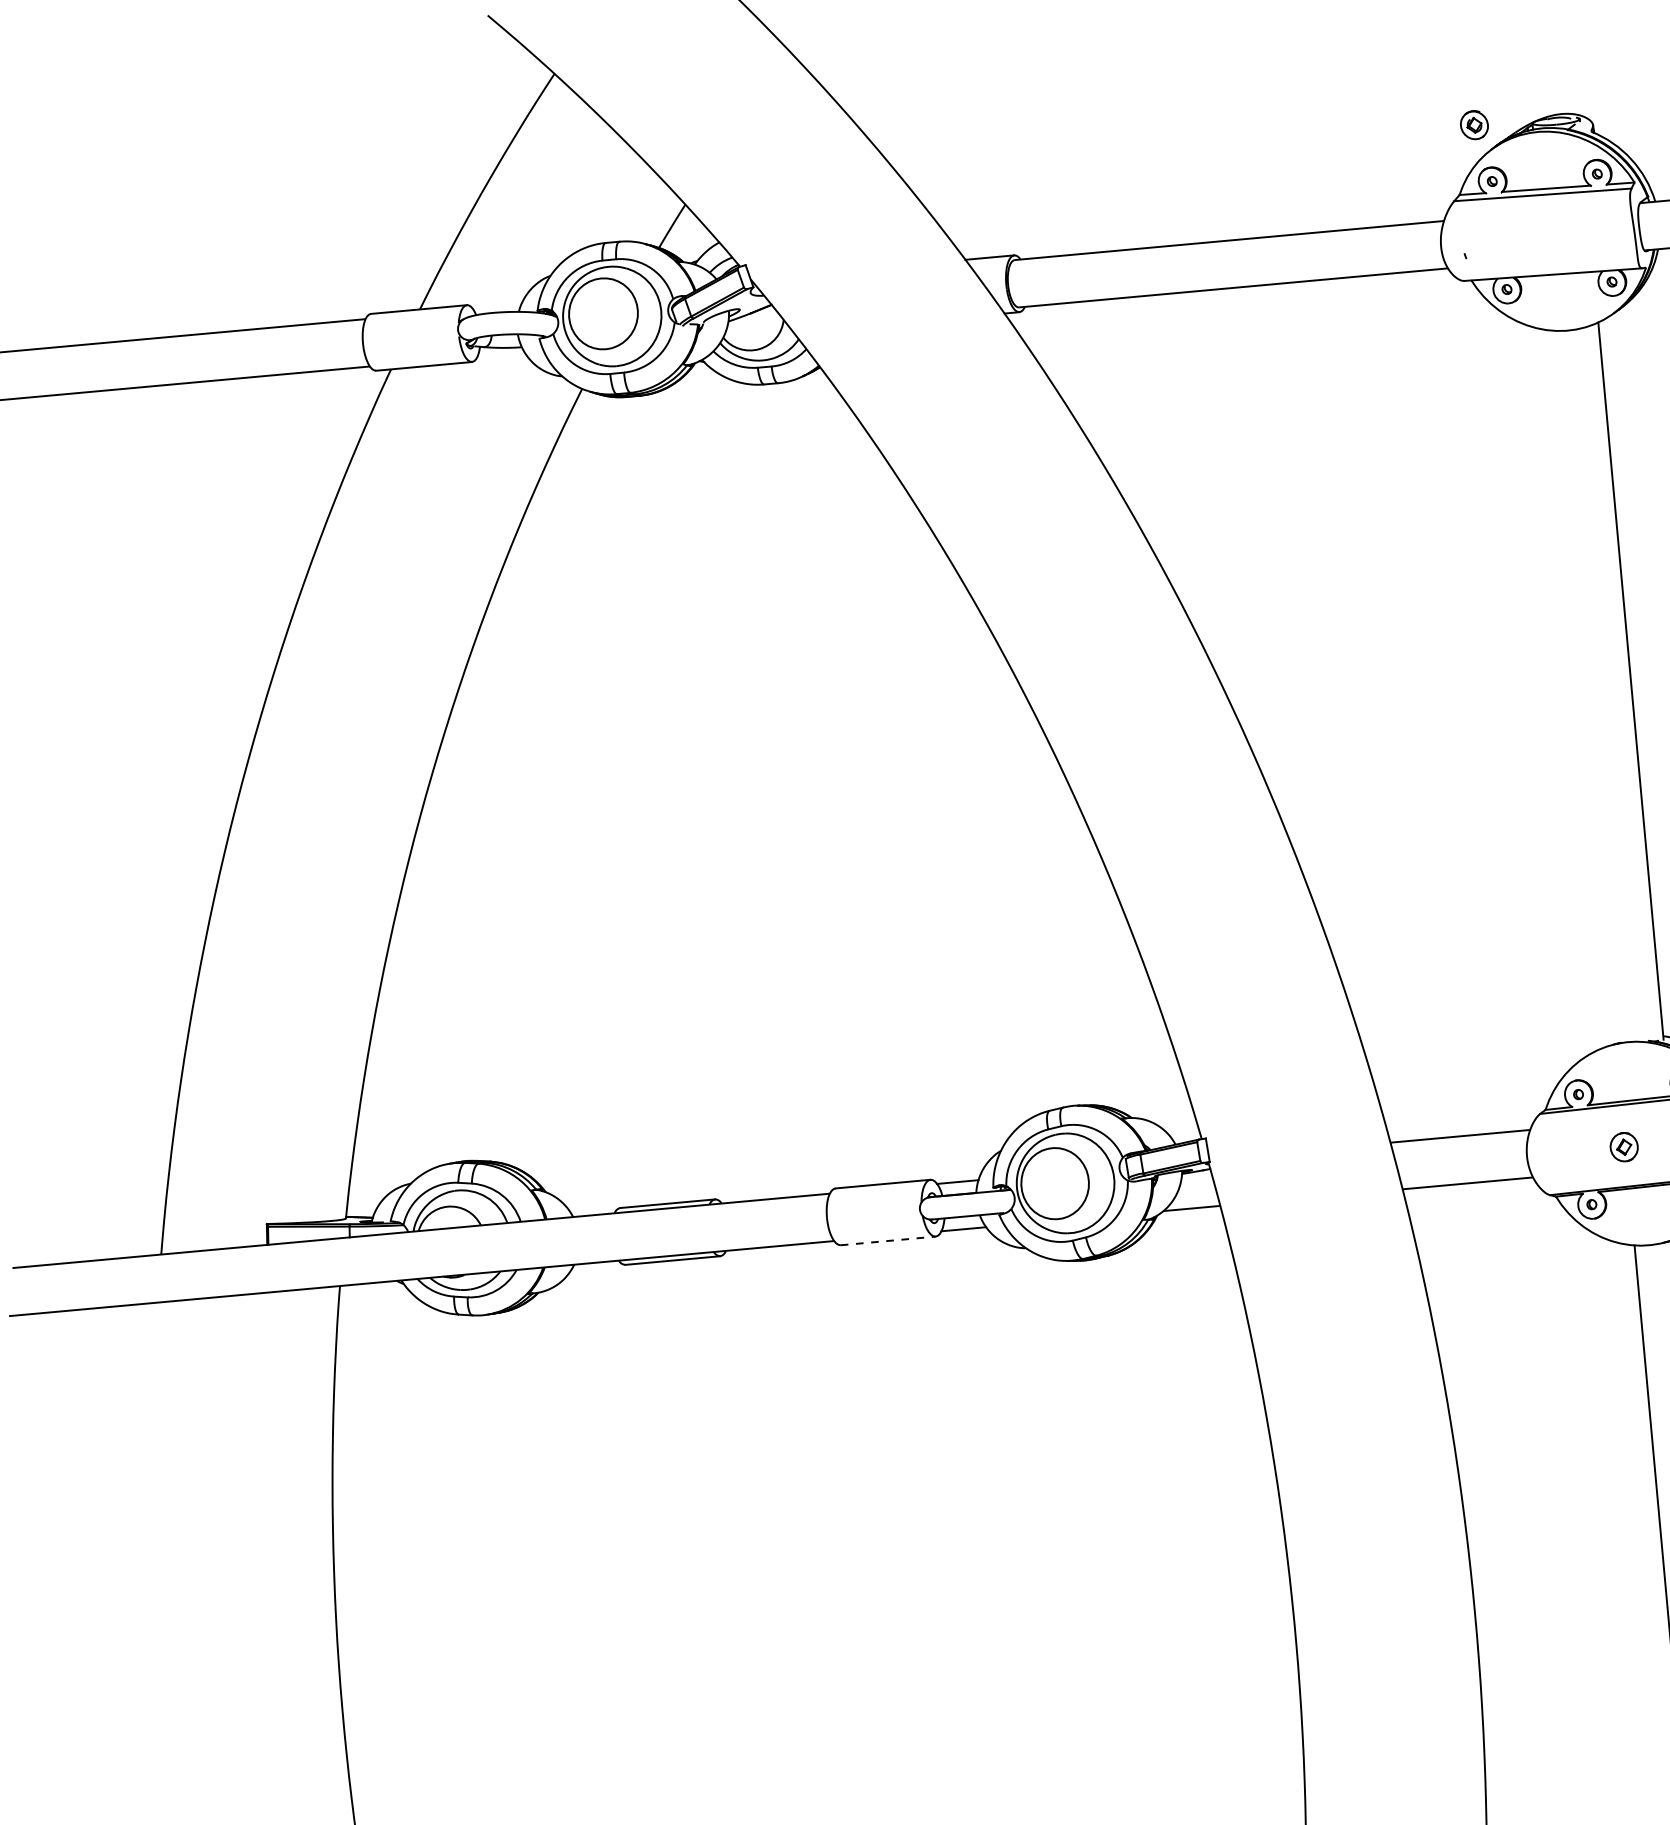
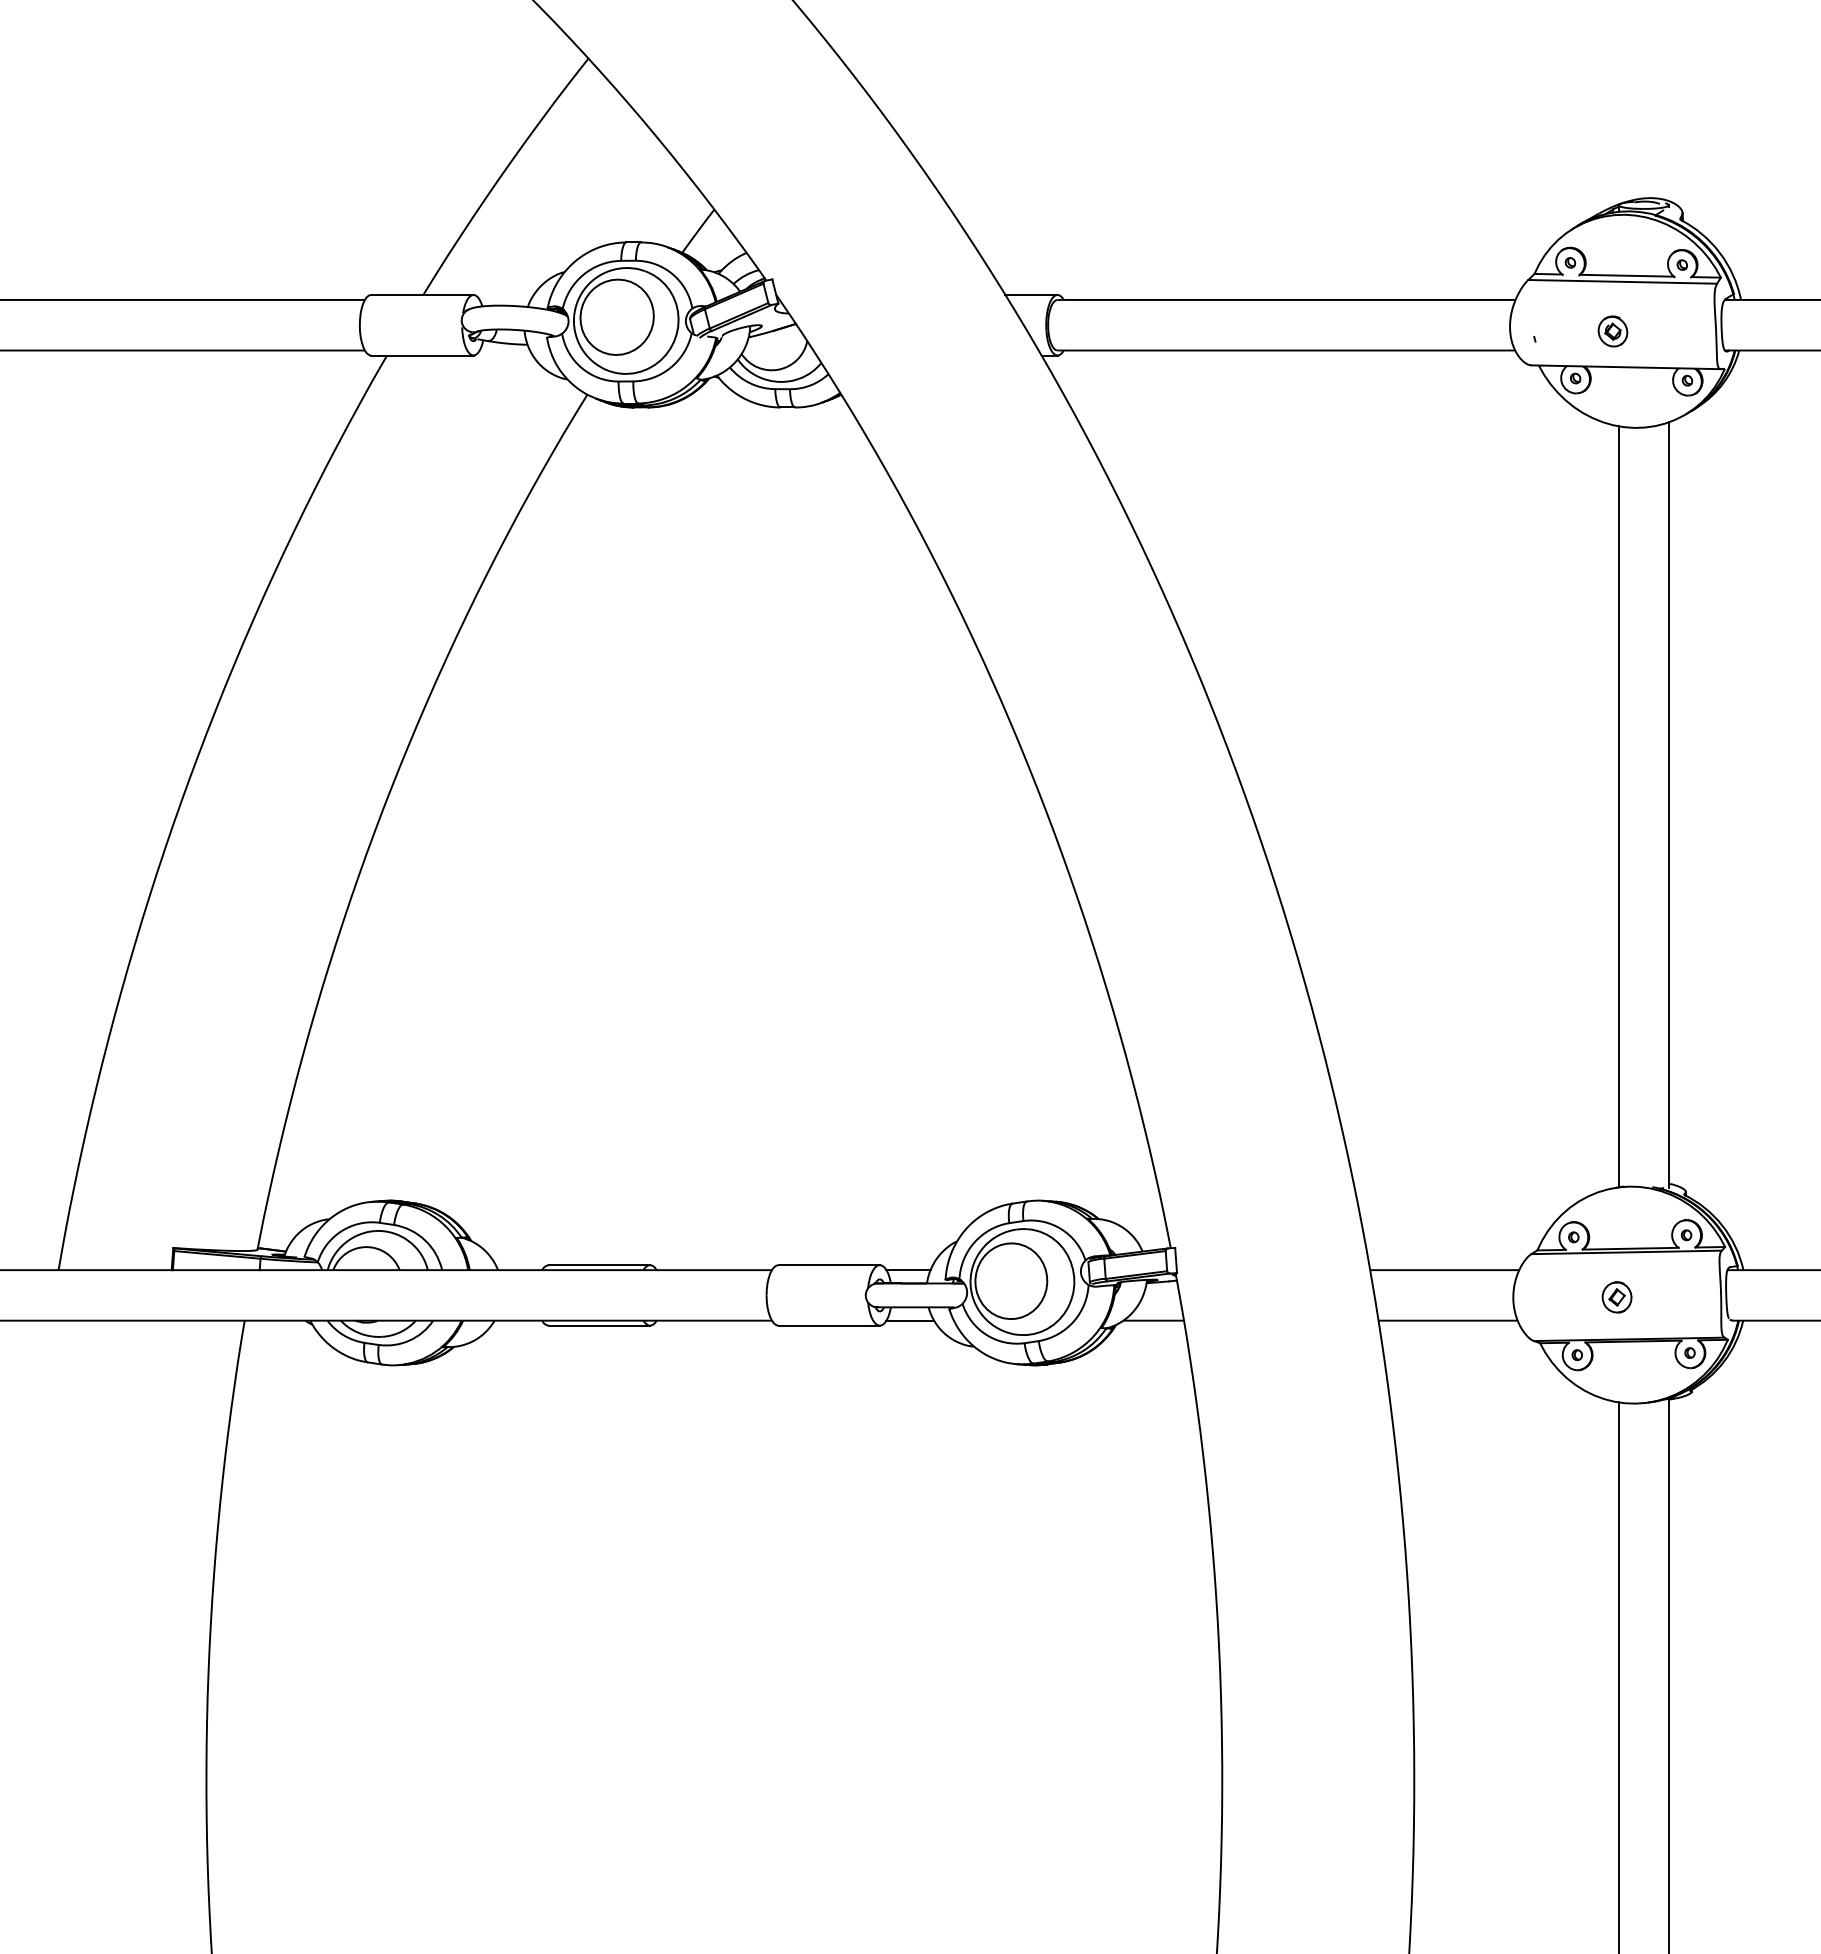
part: (1473, 125) -> (1612, 331), moved
line: (1583, 686) -> (1618, 806), added
line: (888, 1240) -> (829, 1325), dashed -> solid

